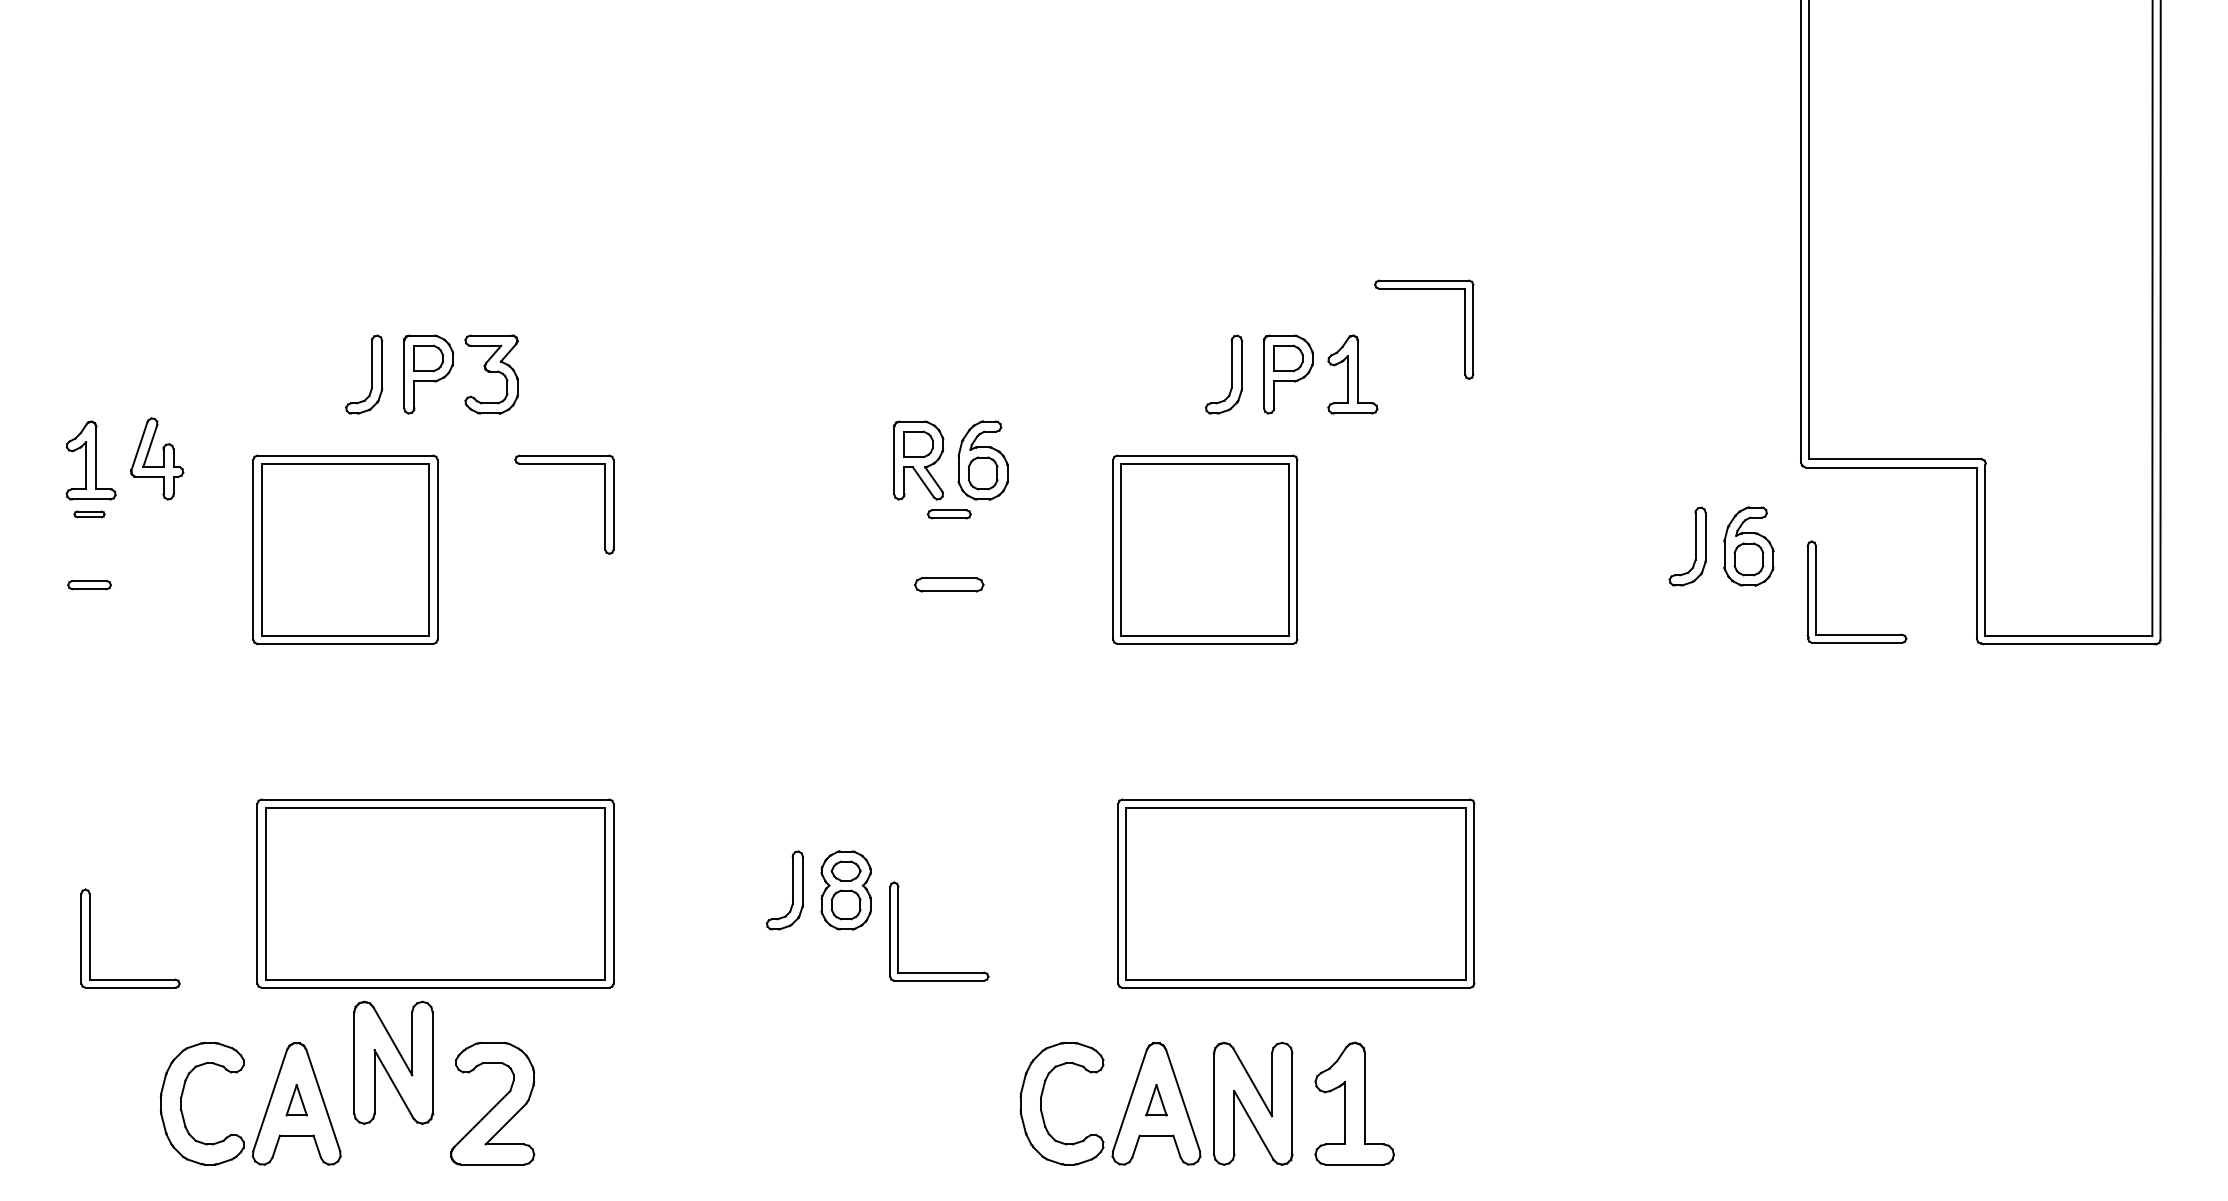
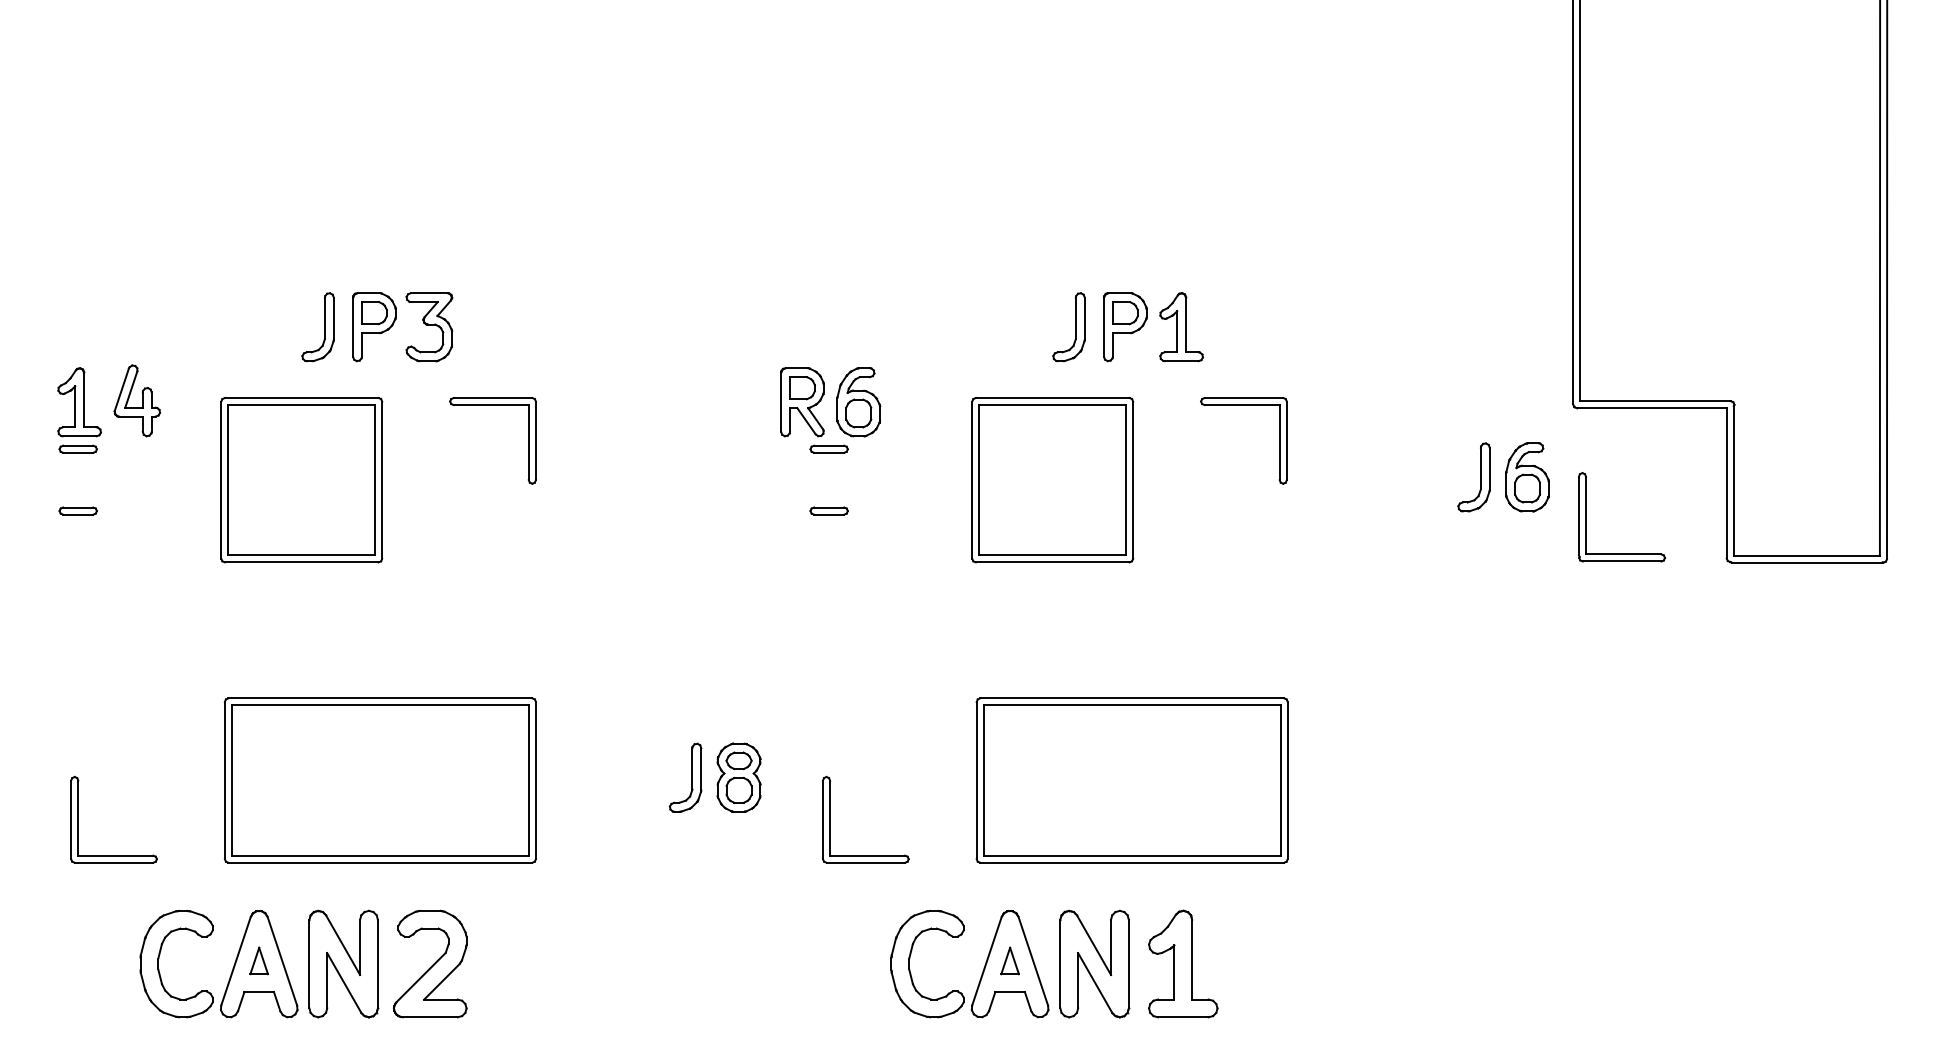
part: (1424, 289) -> (1244, 405), moved
part: (89, 514) -> (78, 449), size x1.43
part: (949, 585) -> (829, 511), size x0.62
part: (898, 931) -> (830, 819), moved
part: (393, 1062) -> (343, 963), moved

